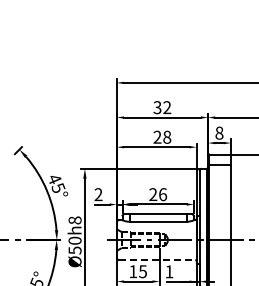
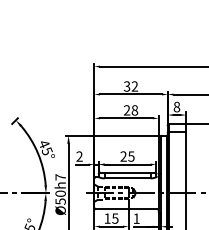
text: (162, 194) -> (131, 156), 26 -> 25
text: (74, 220) -> (60, 177), Ø50h8 -> Ø50h7
line: (157, 260) -> (127, 209), dashed -> solid

